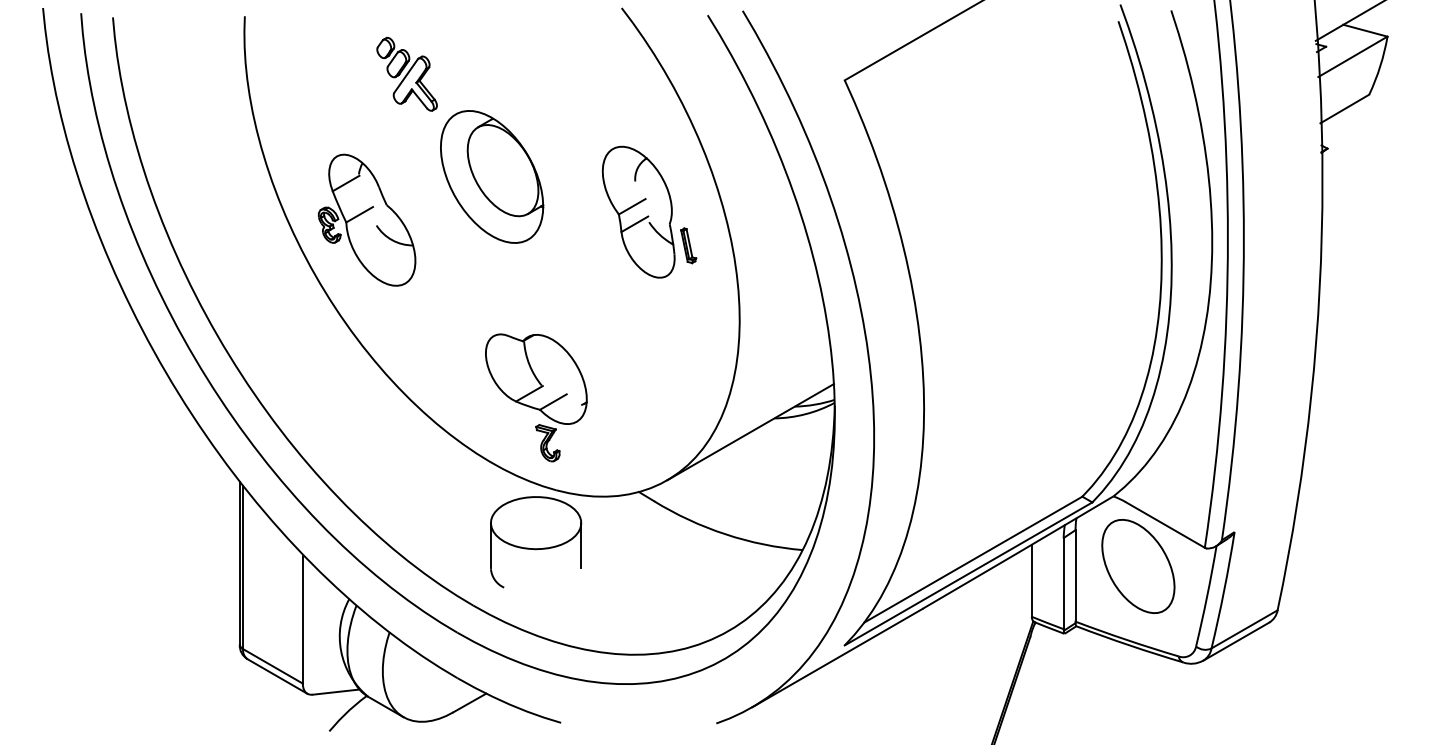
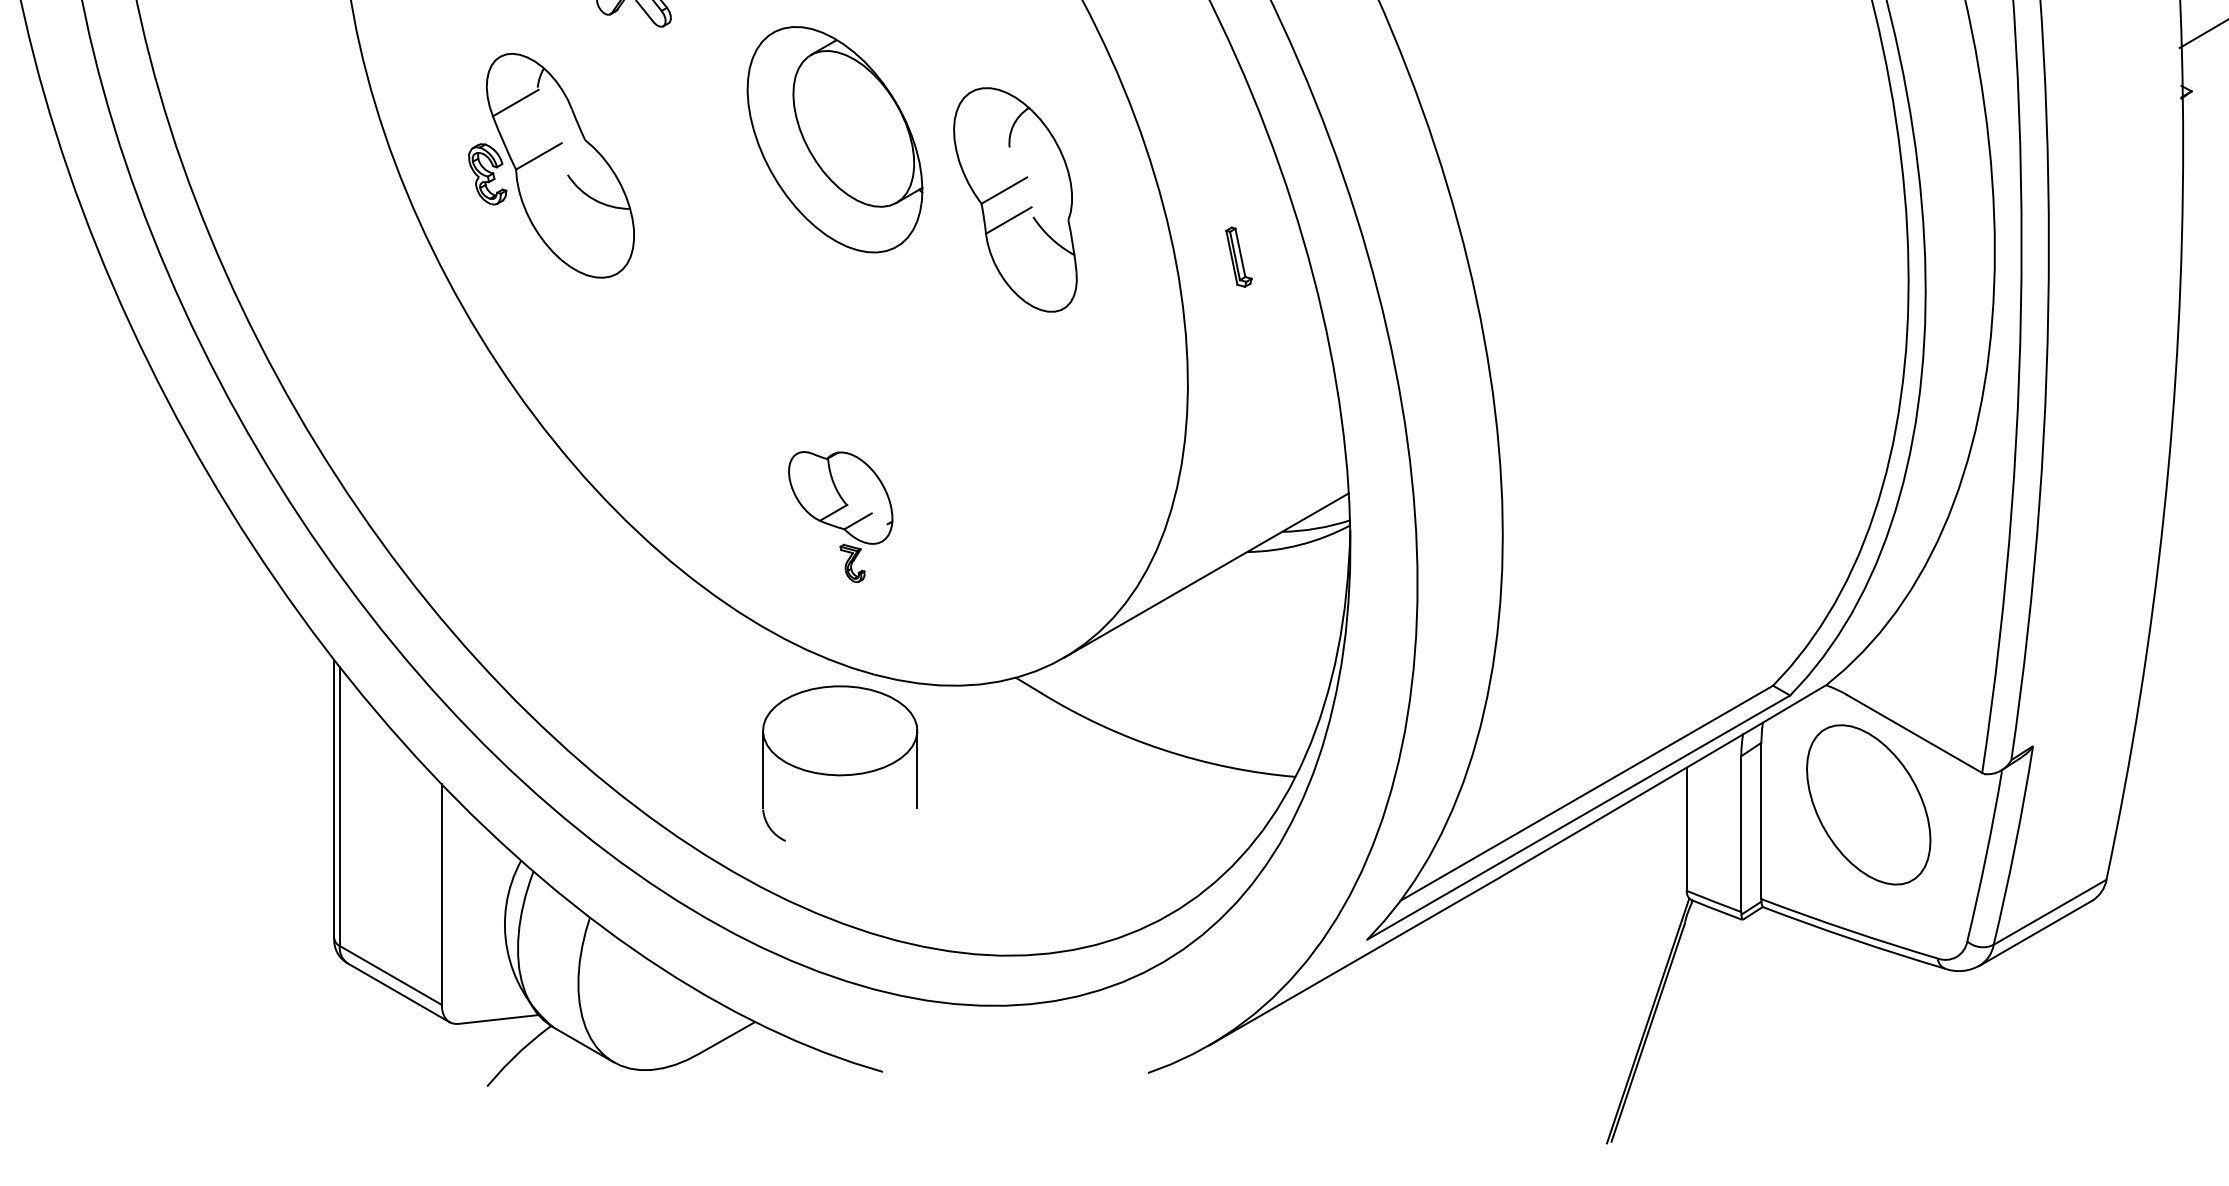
part: (492, 176) -> (835, 138), moved
part: (366, 219) -> (550, 164), moved
part: (688, 245) -> (1238, 256), moved
part: (536, 397) -> (840, 516), size x0.6

